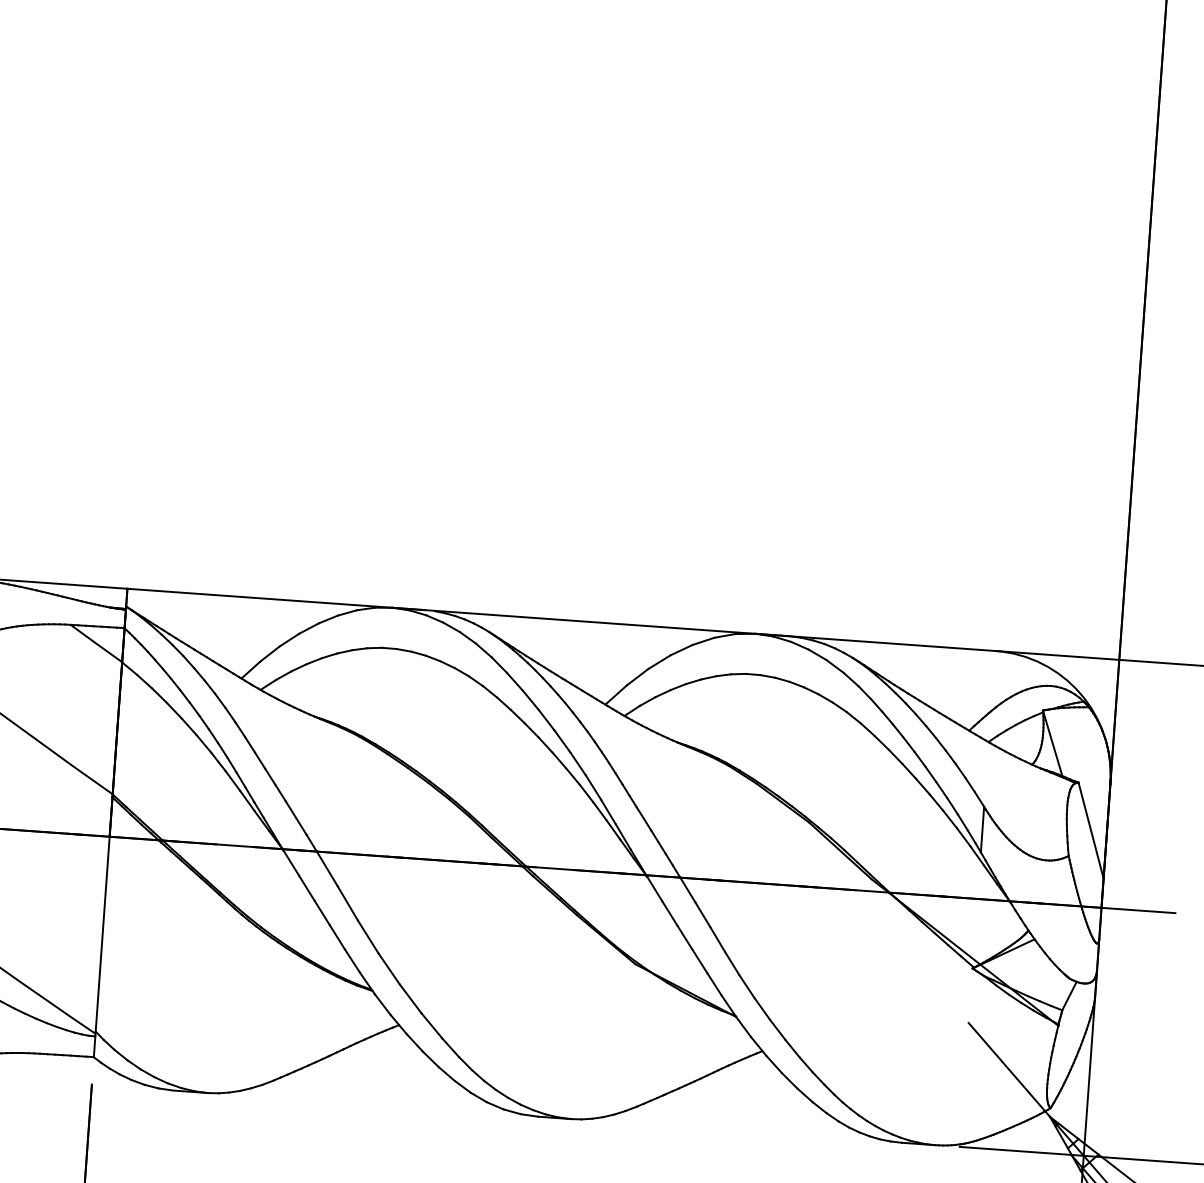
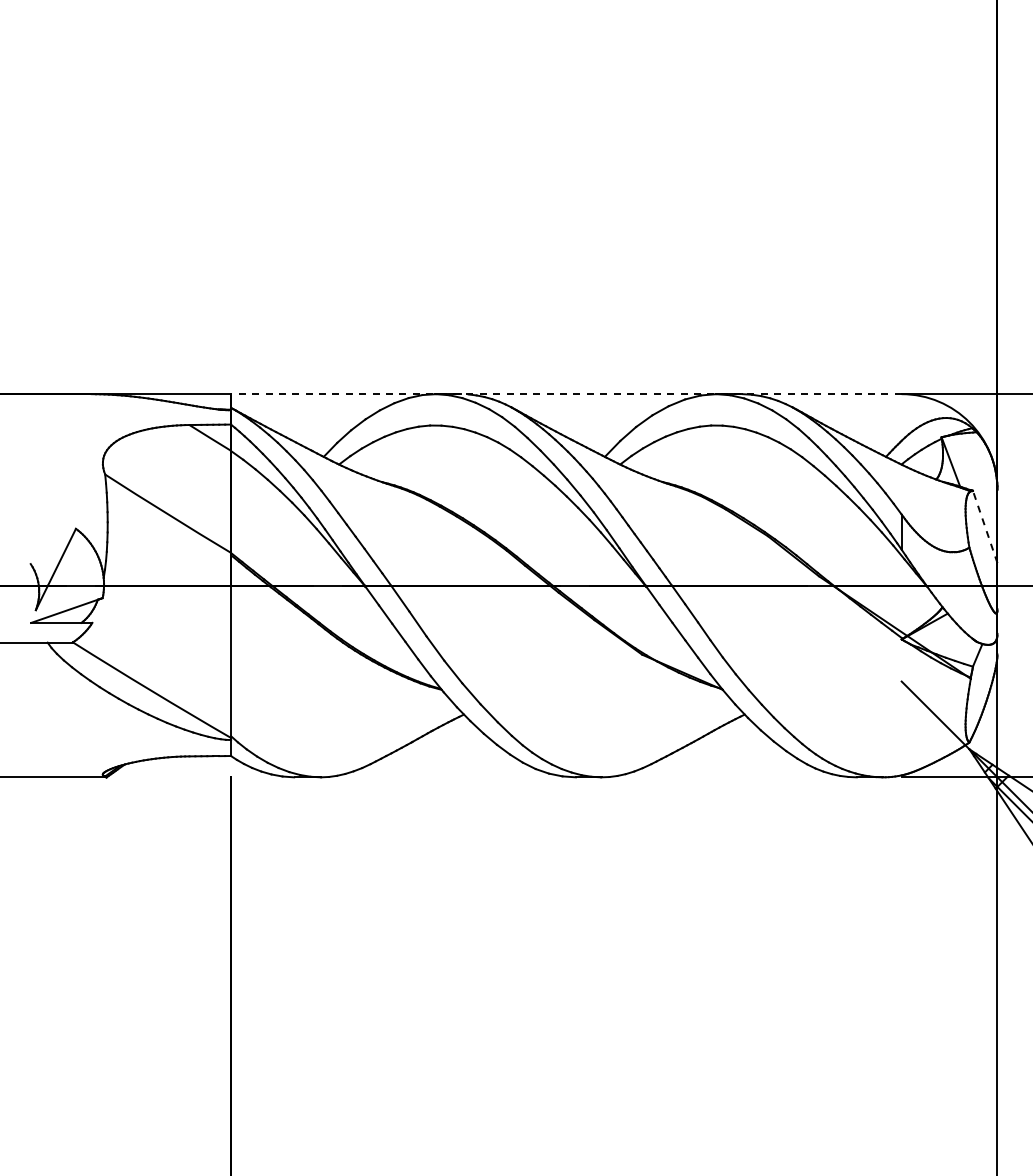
line: (560, 620) -> (565, 394), solid -> dashed
line: (1091, 830) -> (985, 526), solid -> dashed

